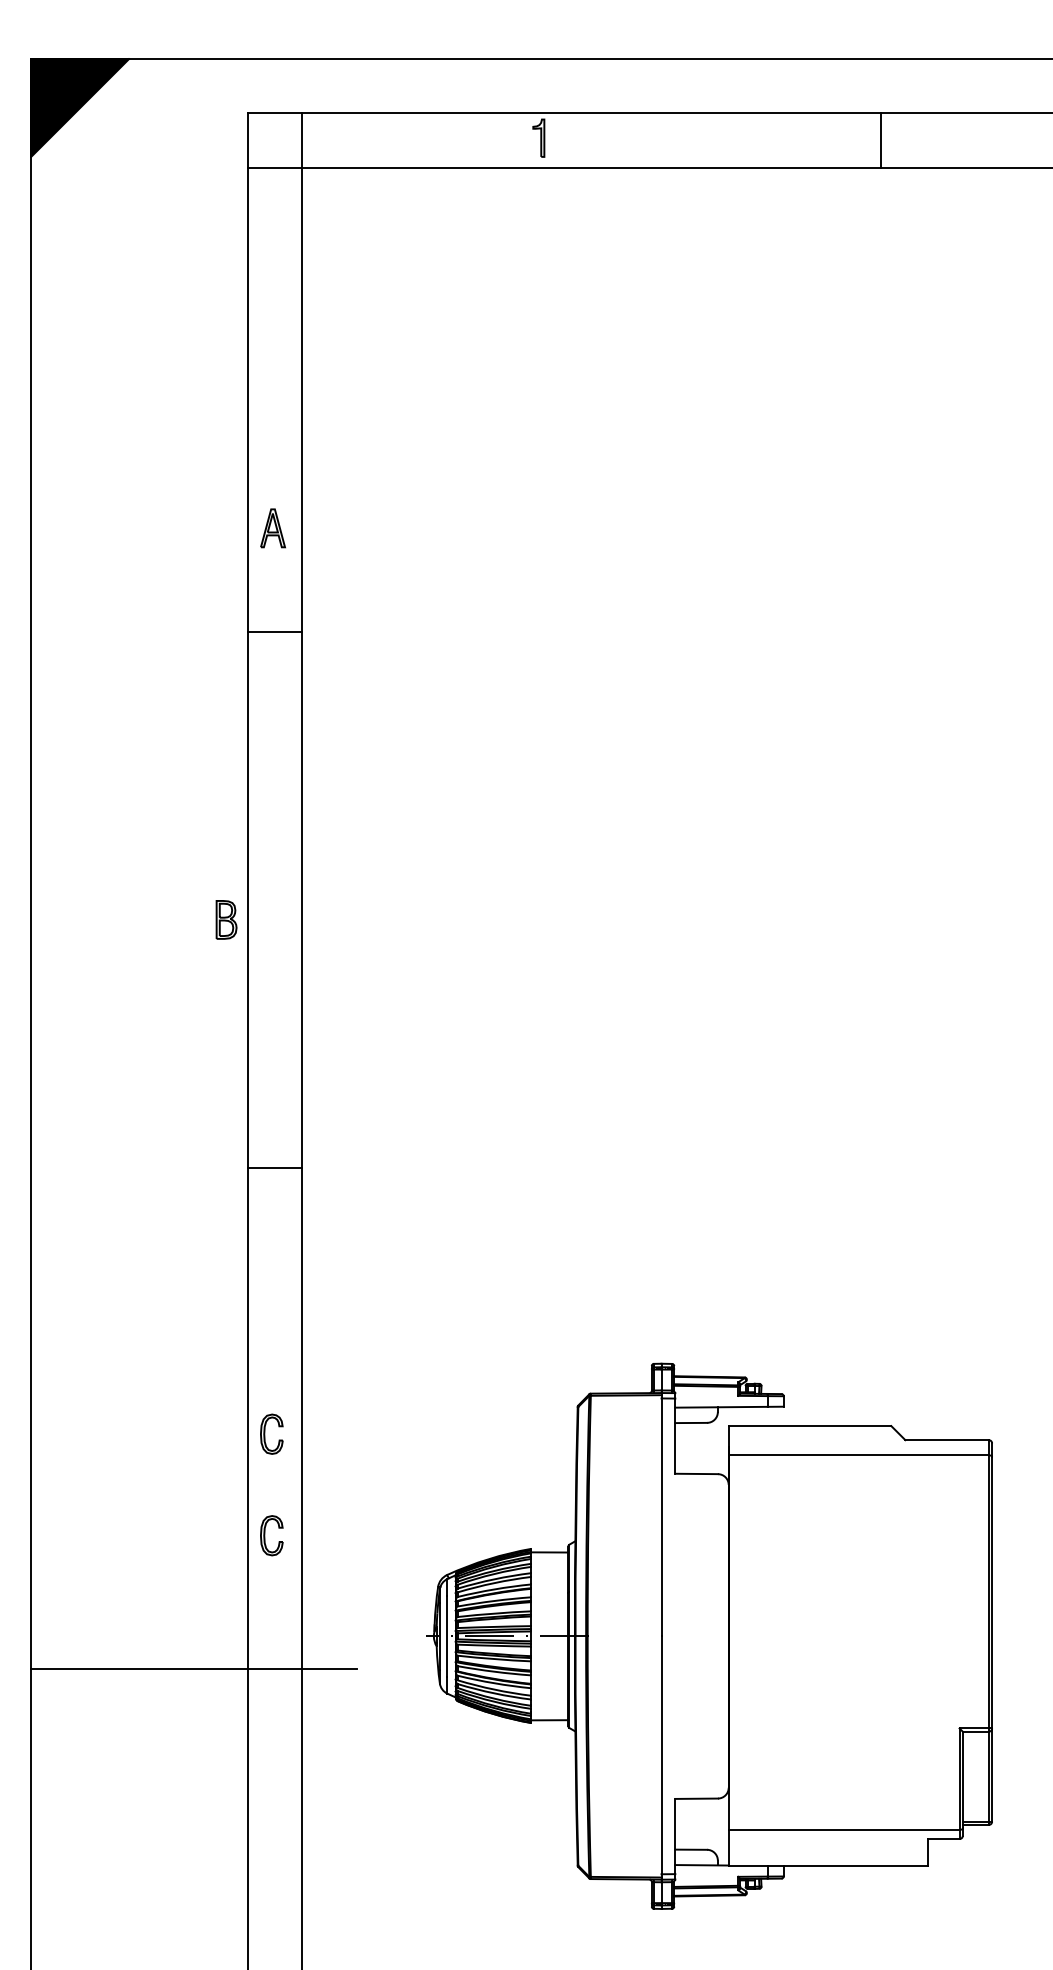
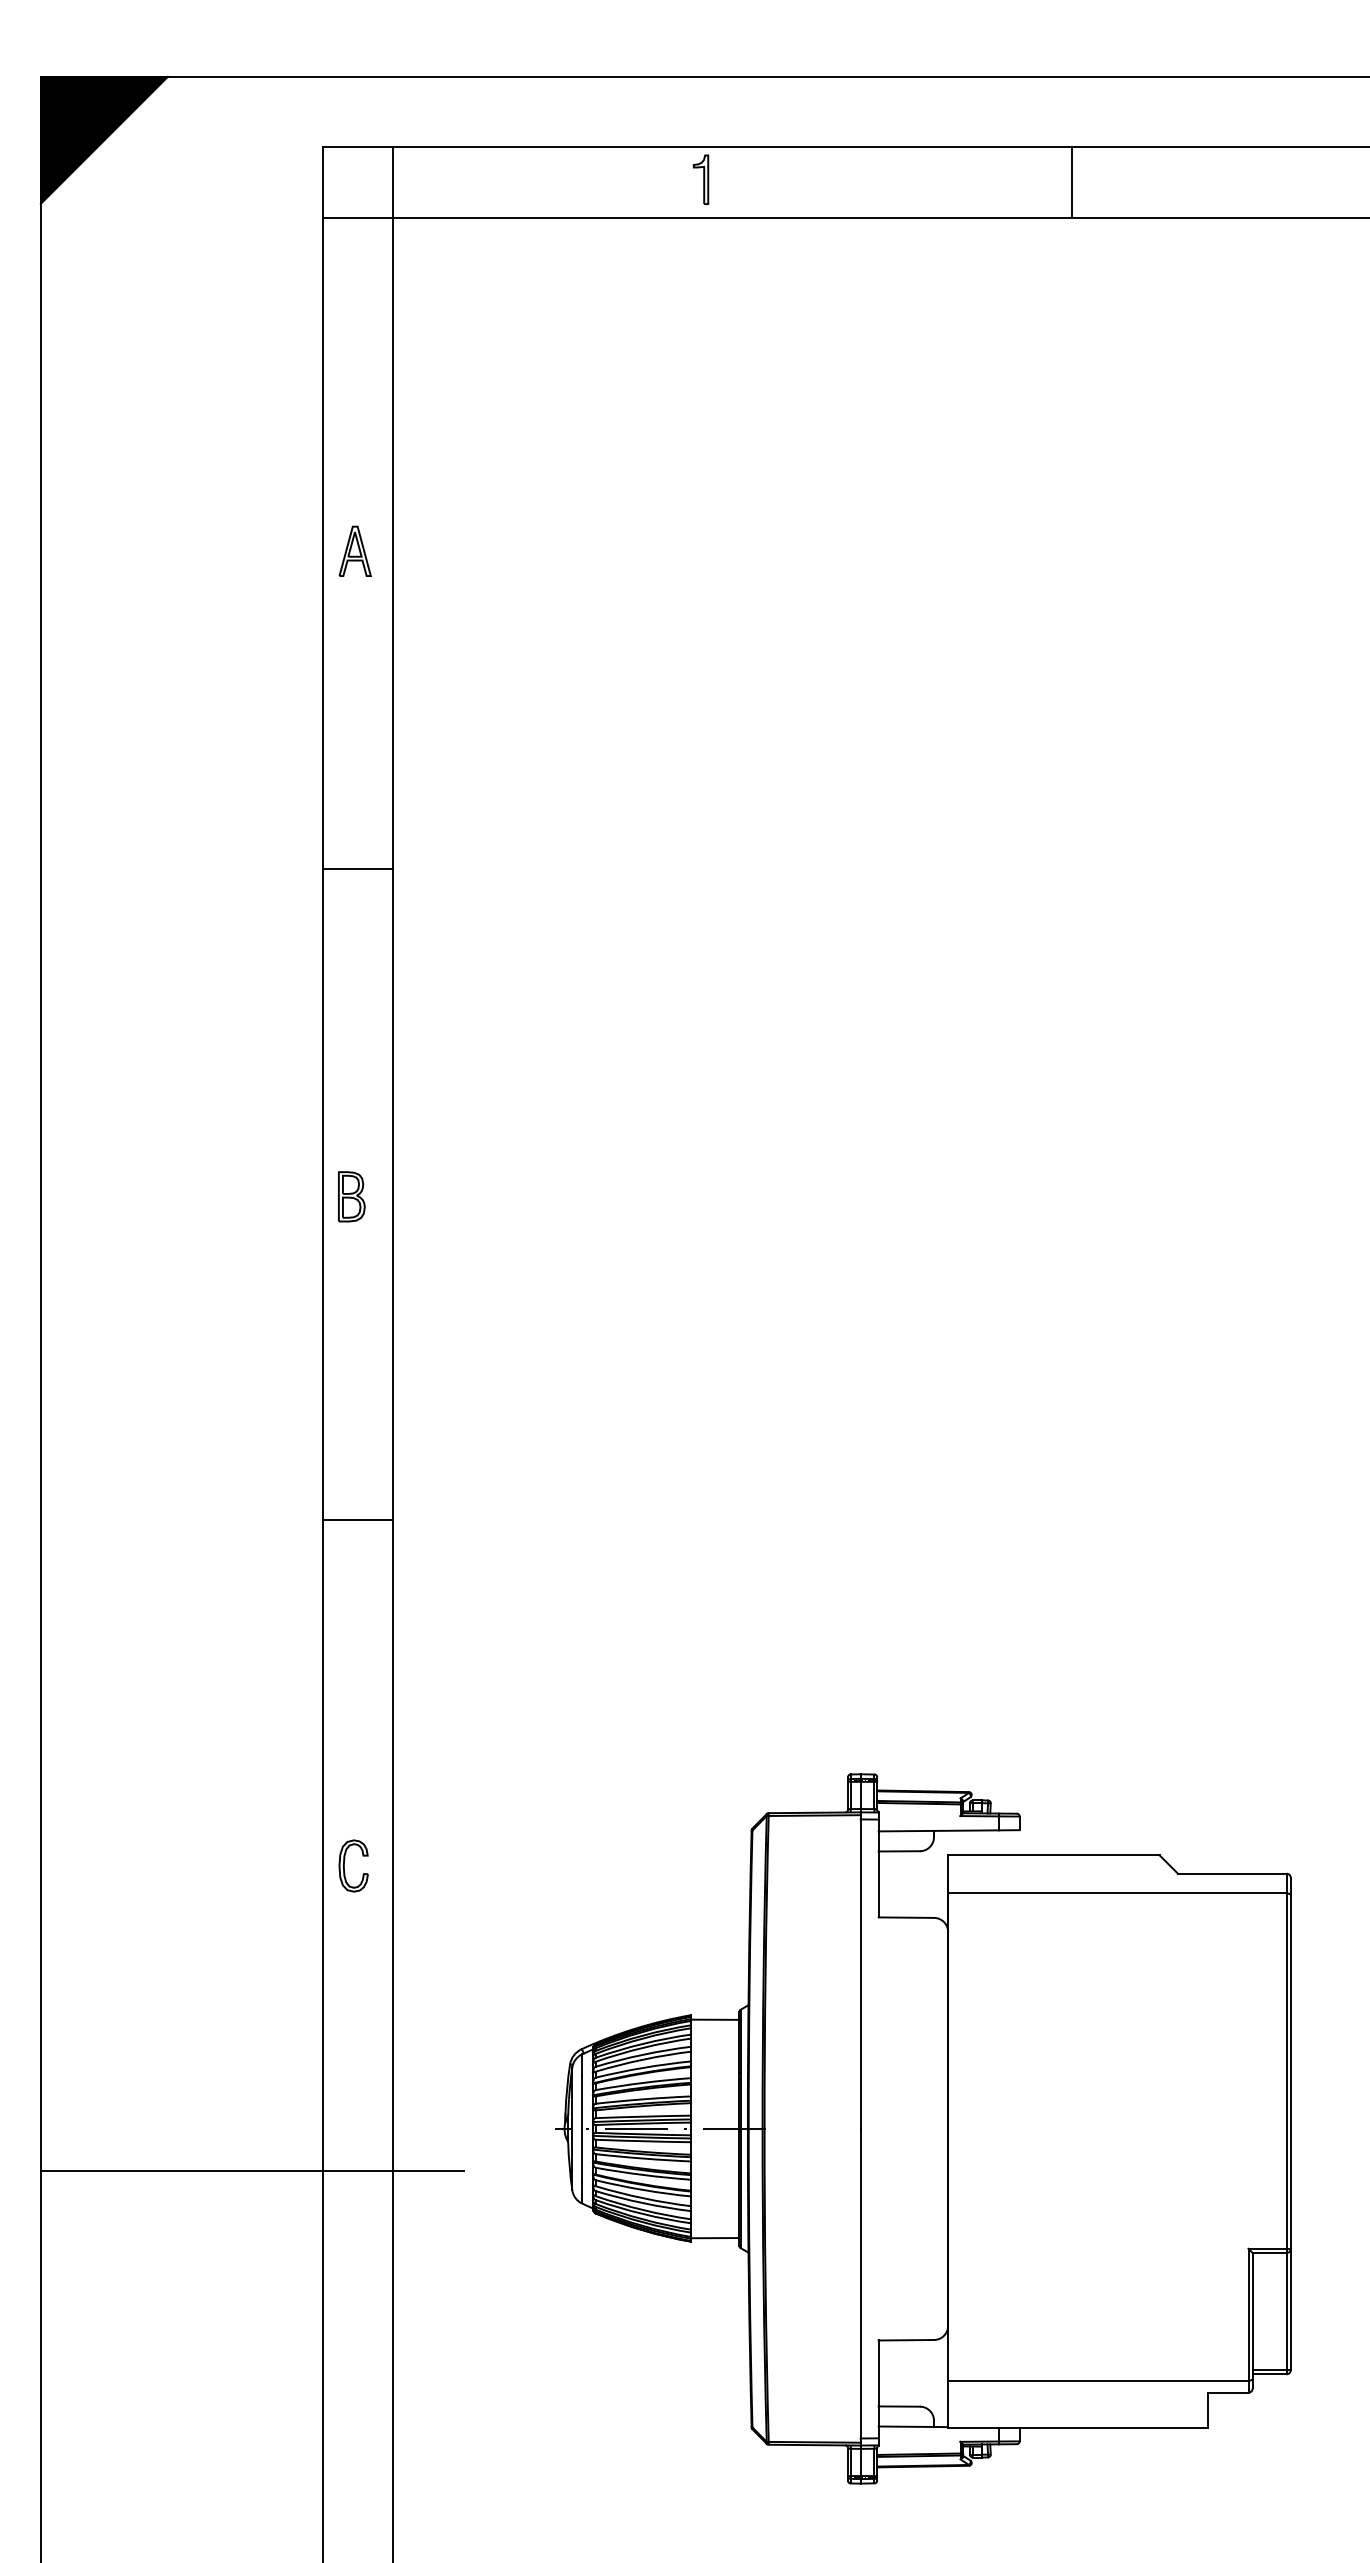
line: (881, 140) -> (1072, 182), moved
part: (272, 527) -> (354, 550), moved
line: (274, 631) -> (357, 868), moved
part: (226, 919) -> (351, 1196), moved
part: (264, 1535) -> (344, 1997), removed

